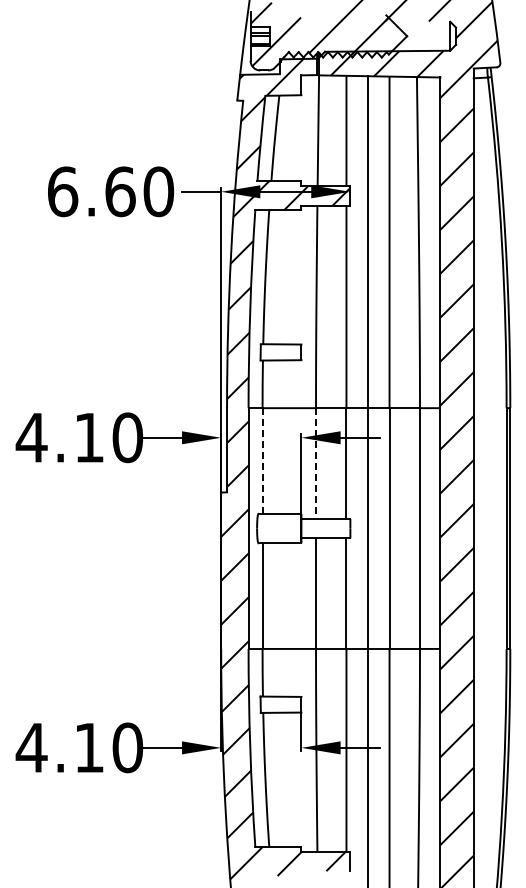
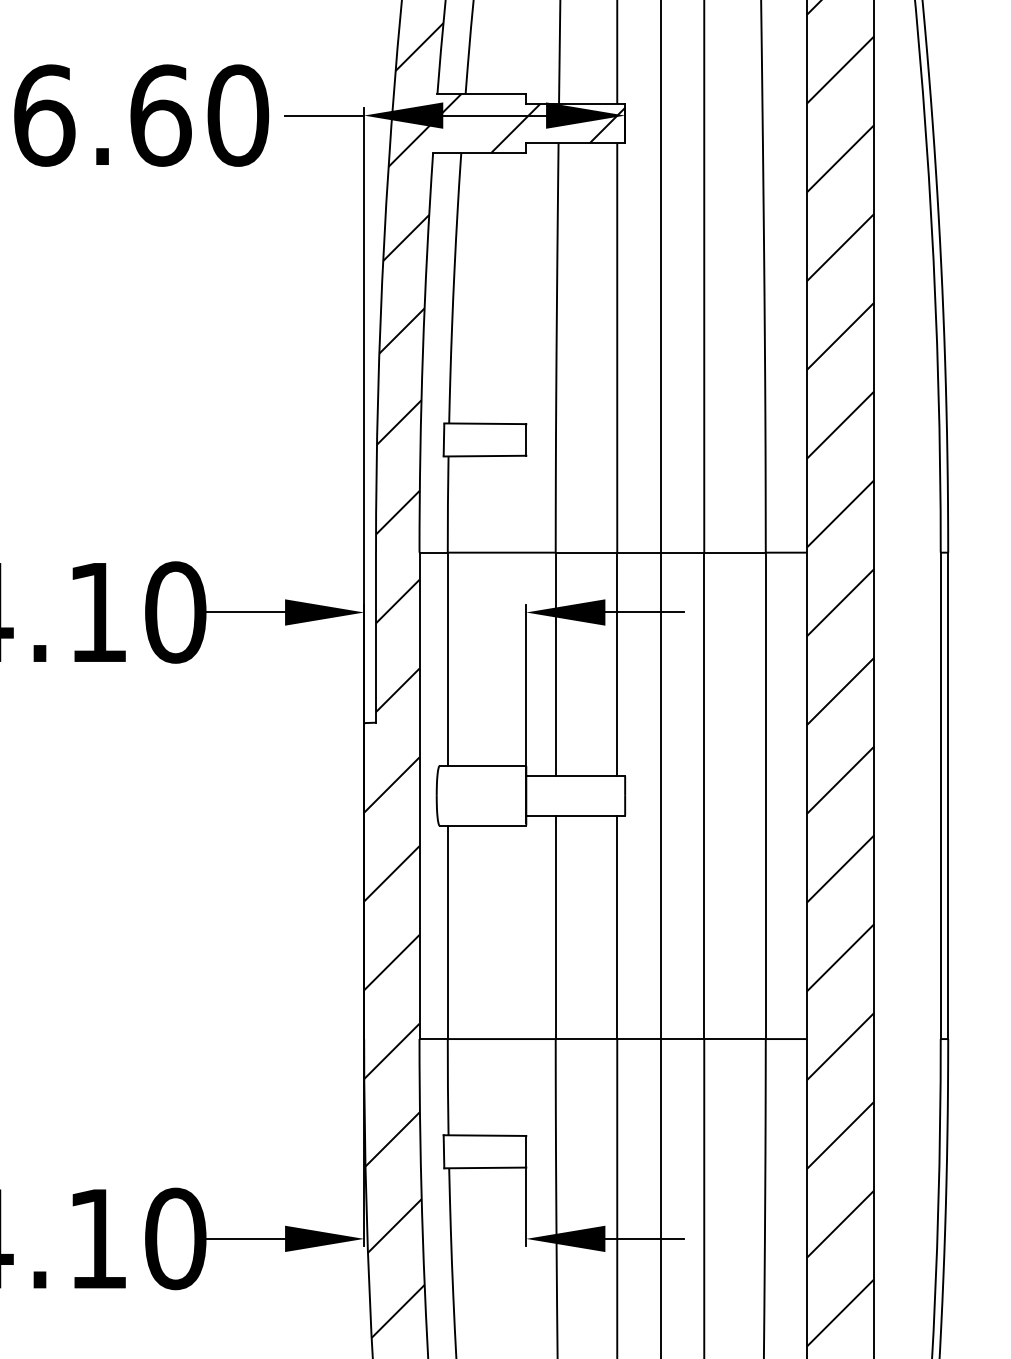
line: (262, 461) -> (447, 660), dashed -> solid
line: (316, 463) -> (556, 664), dashed -> solid

